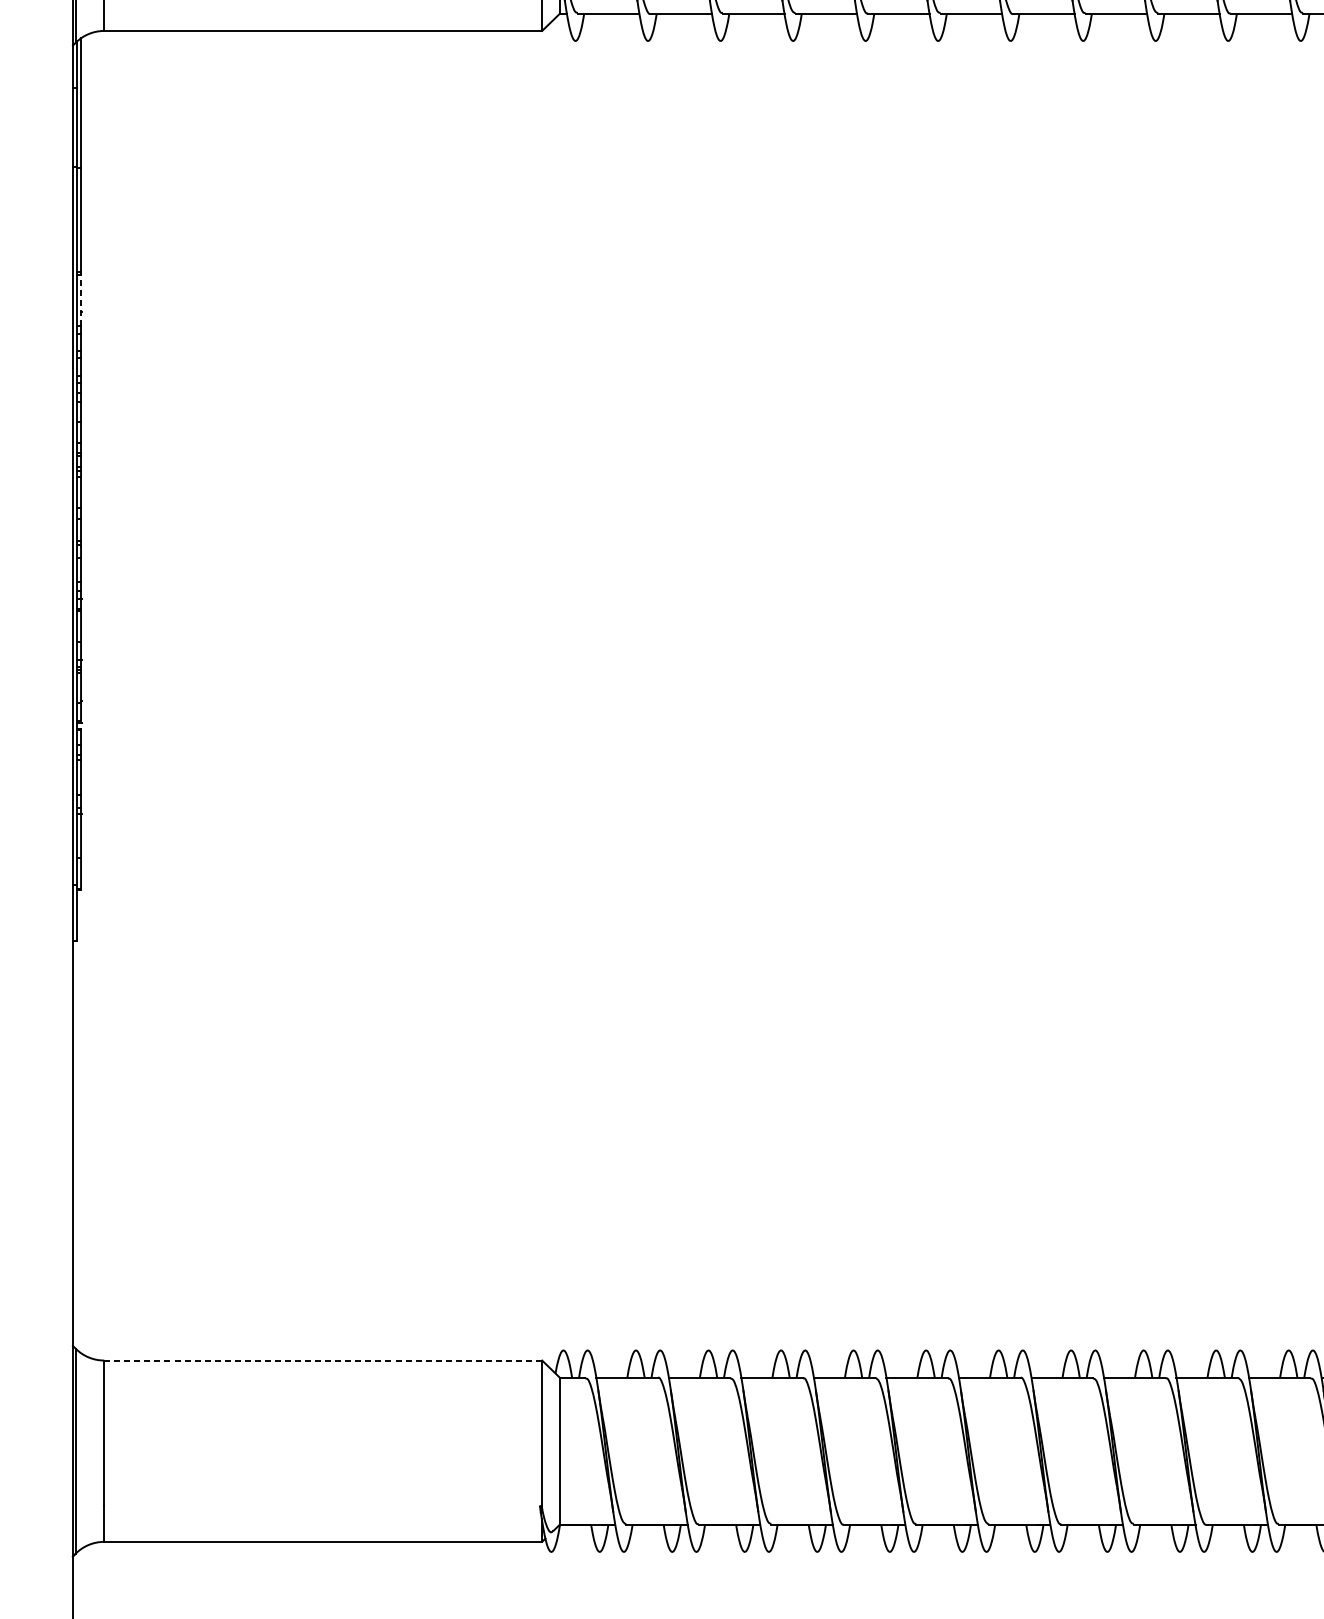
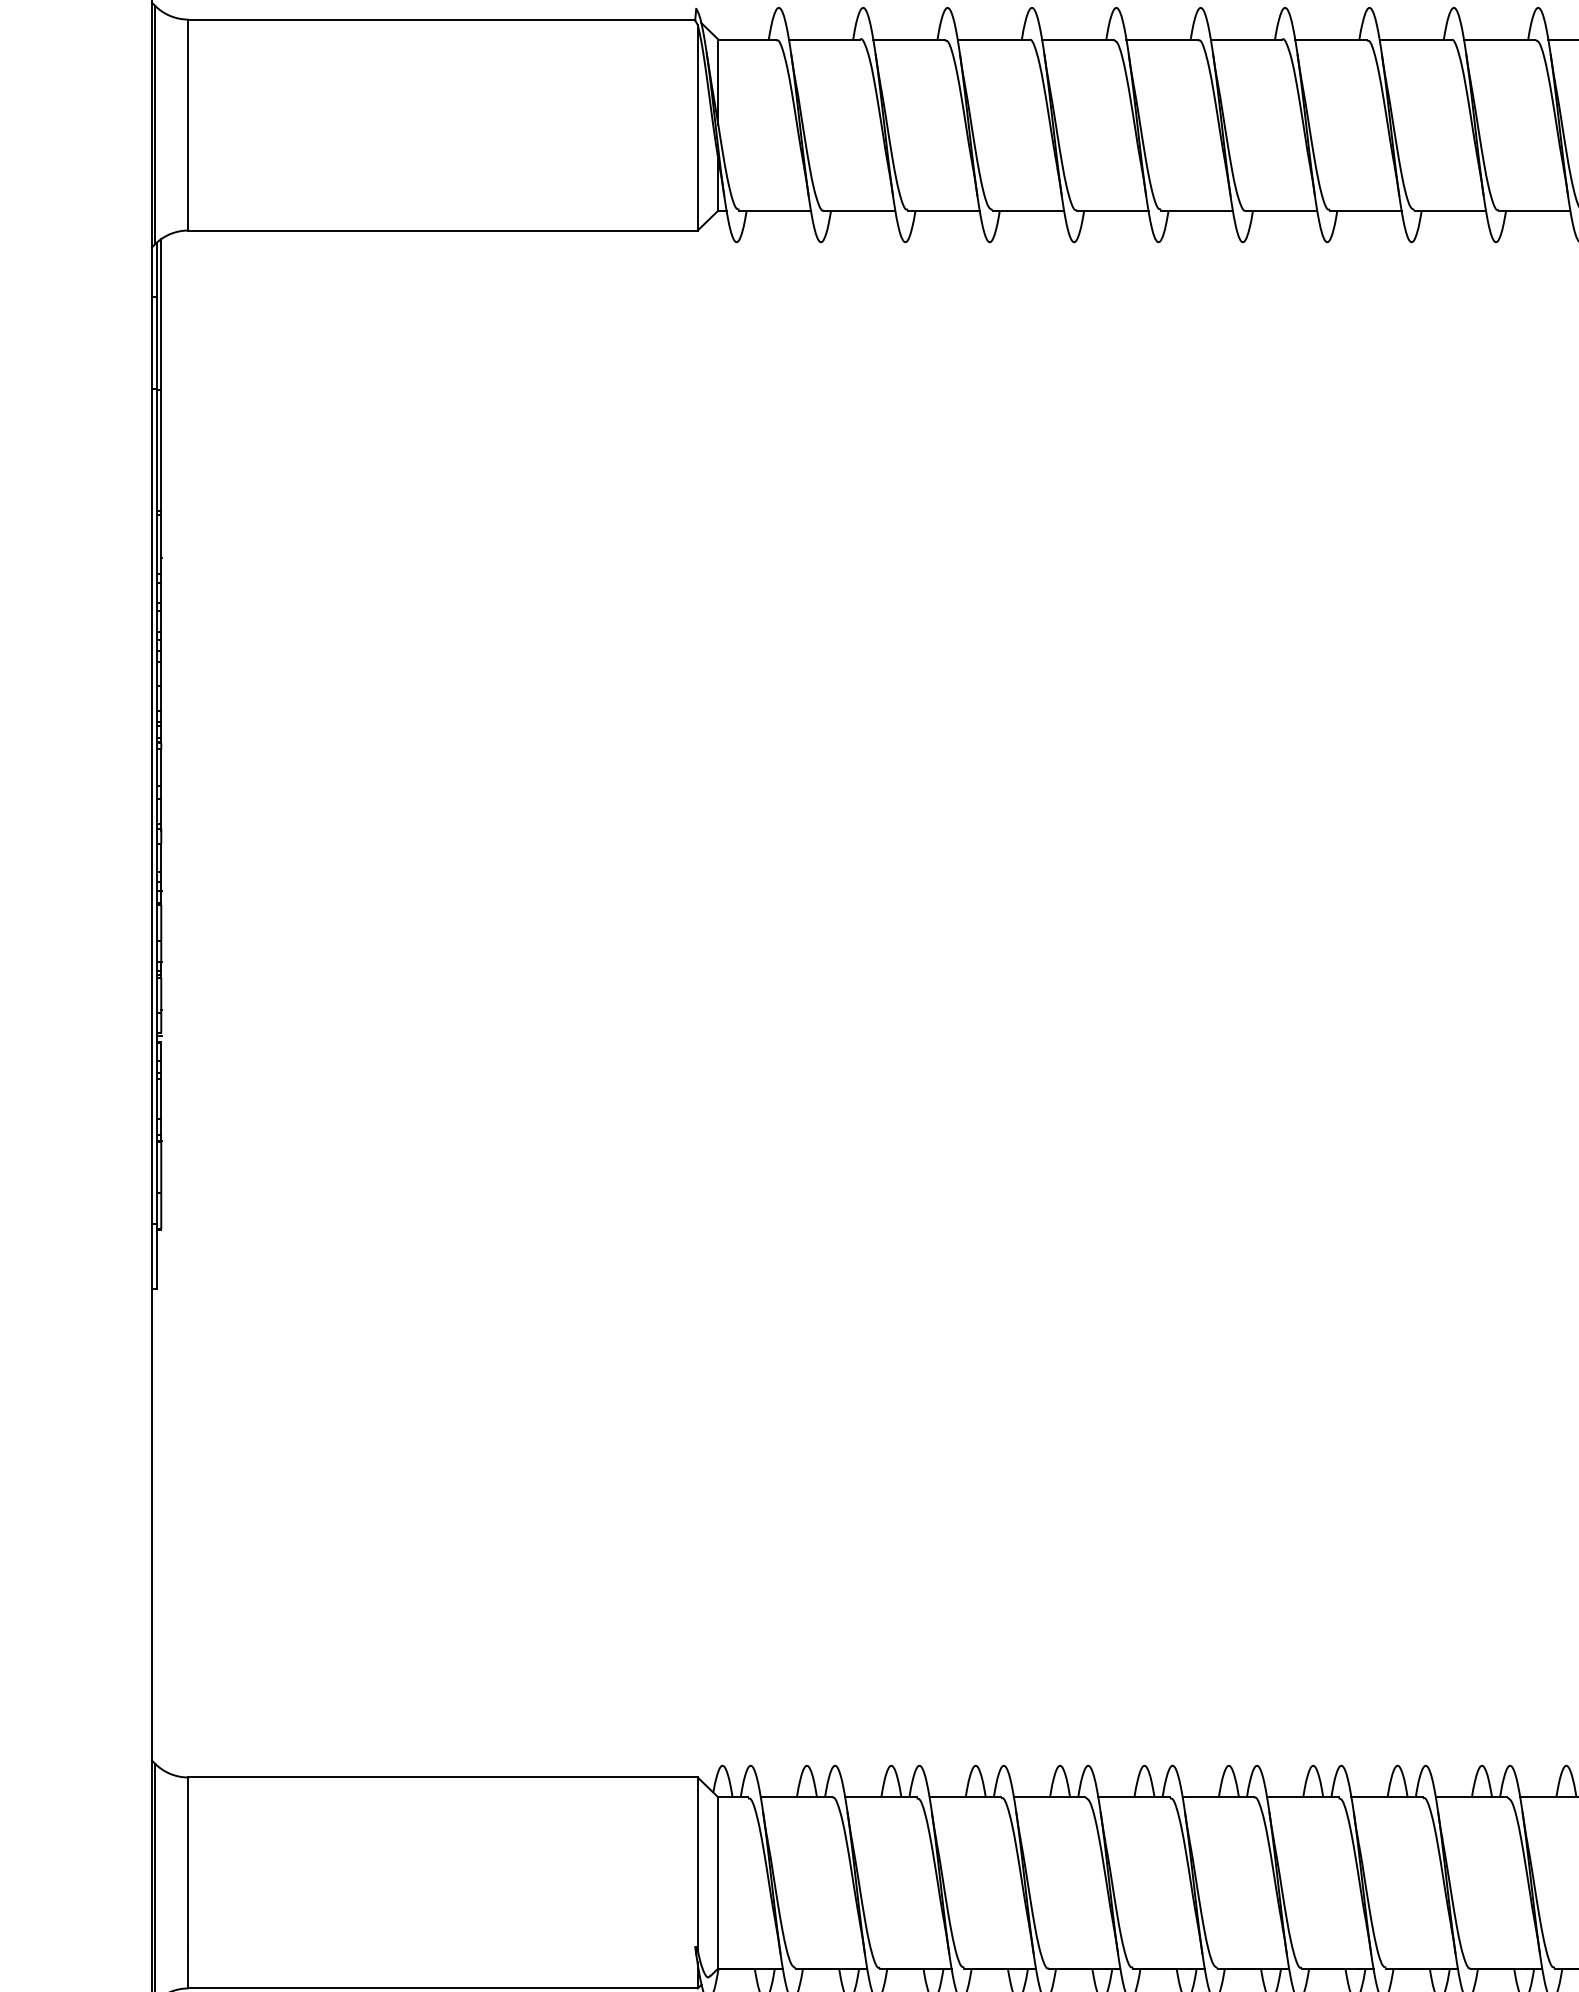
line: (81, 299) -> (161, 543), dashed -> solid
line: (323, 1360) -> (443, 1777), dashed -> solid

